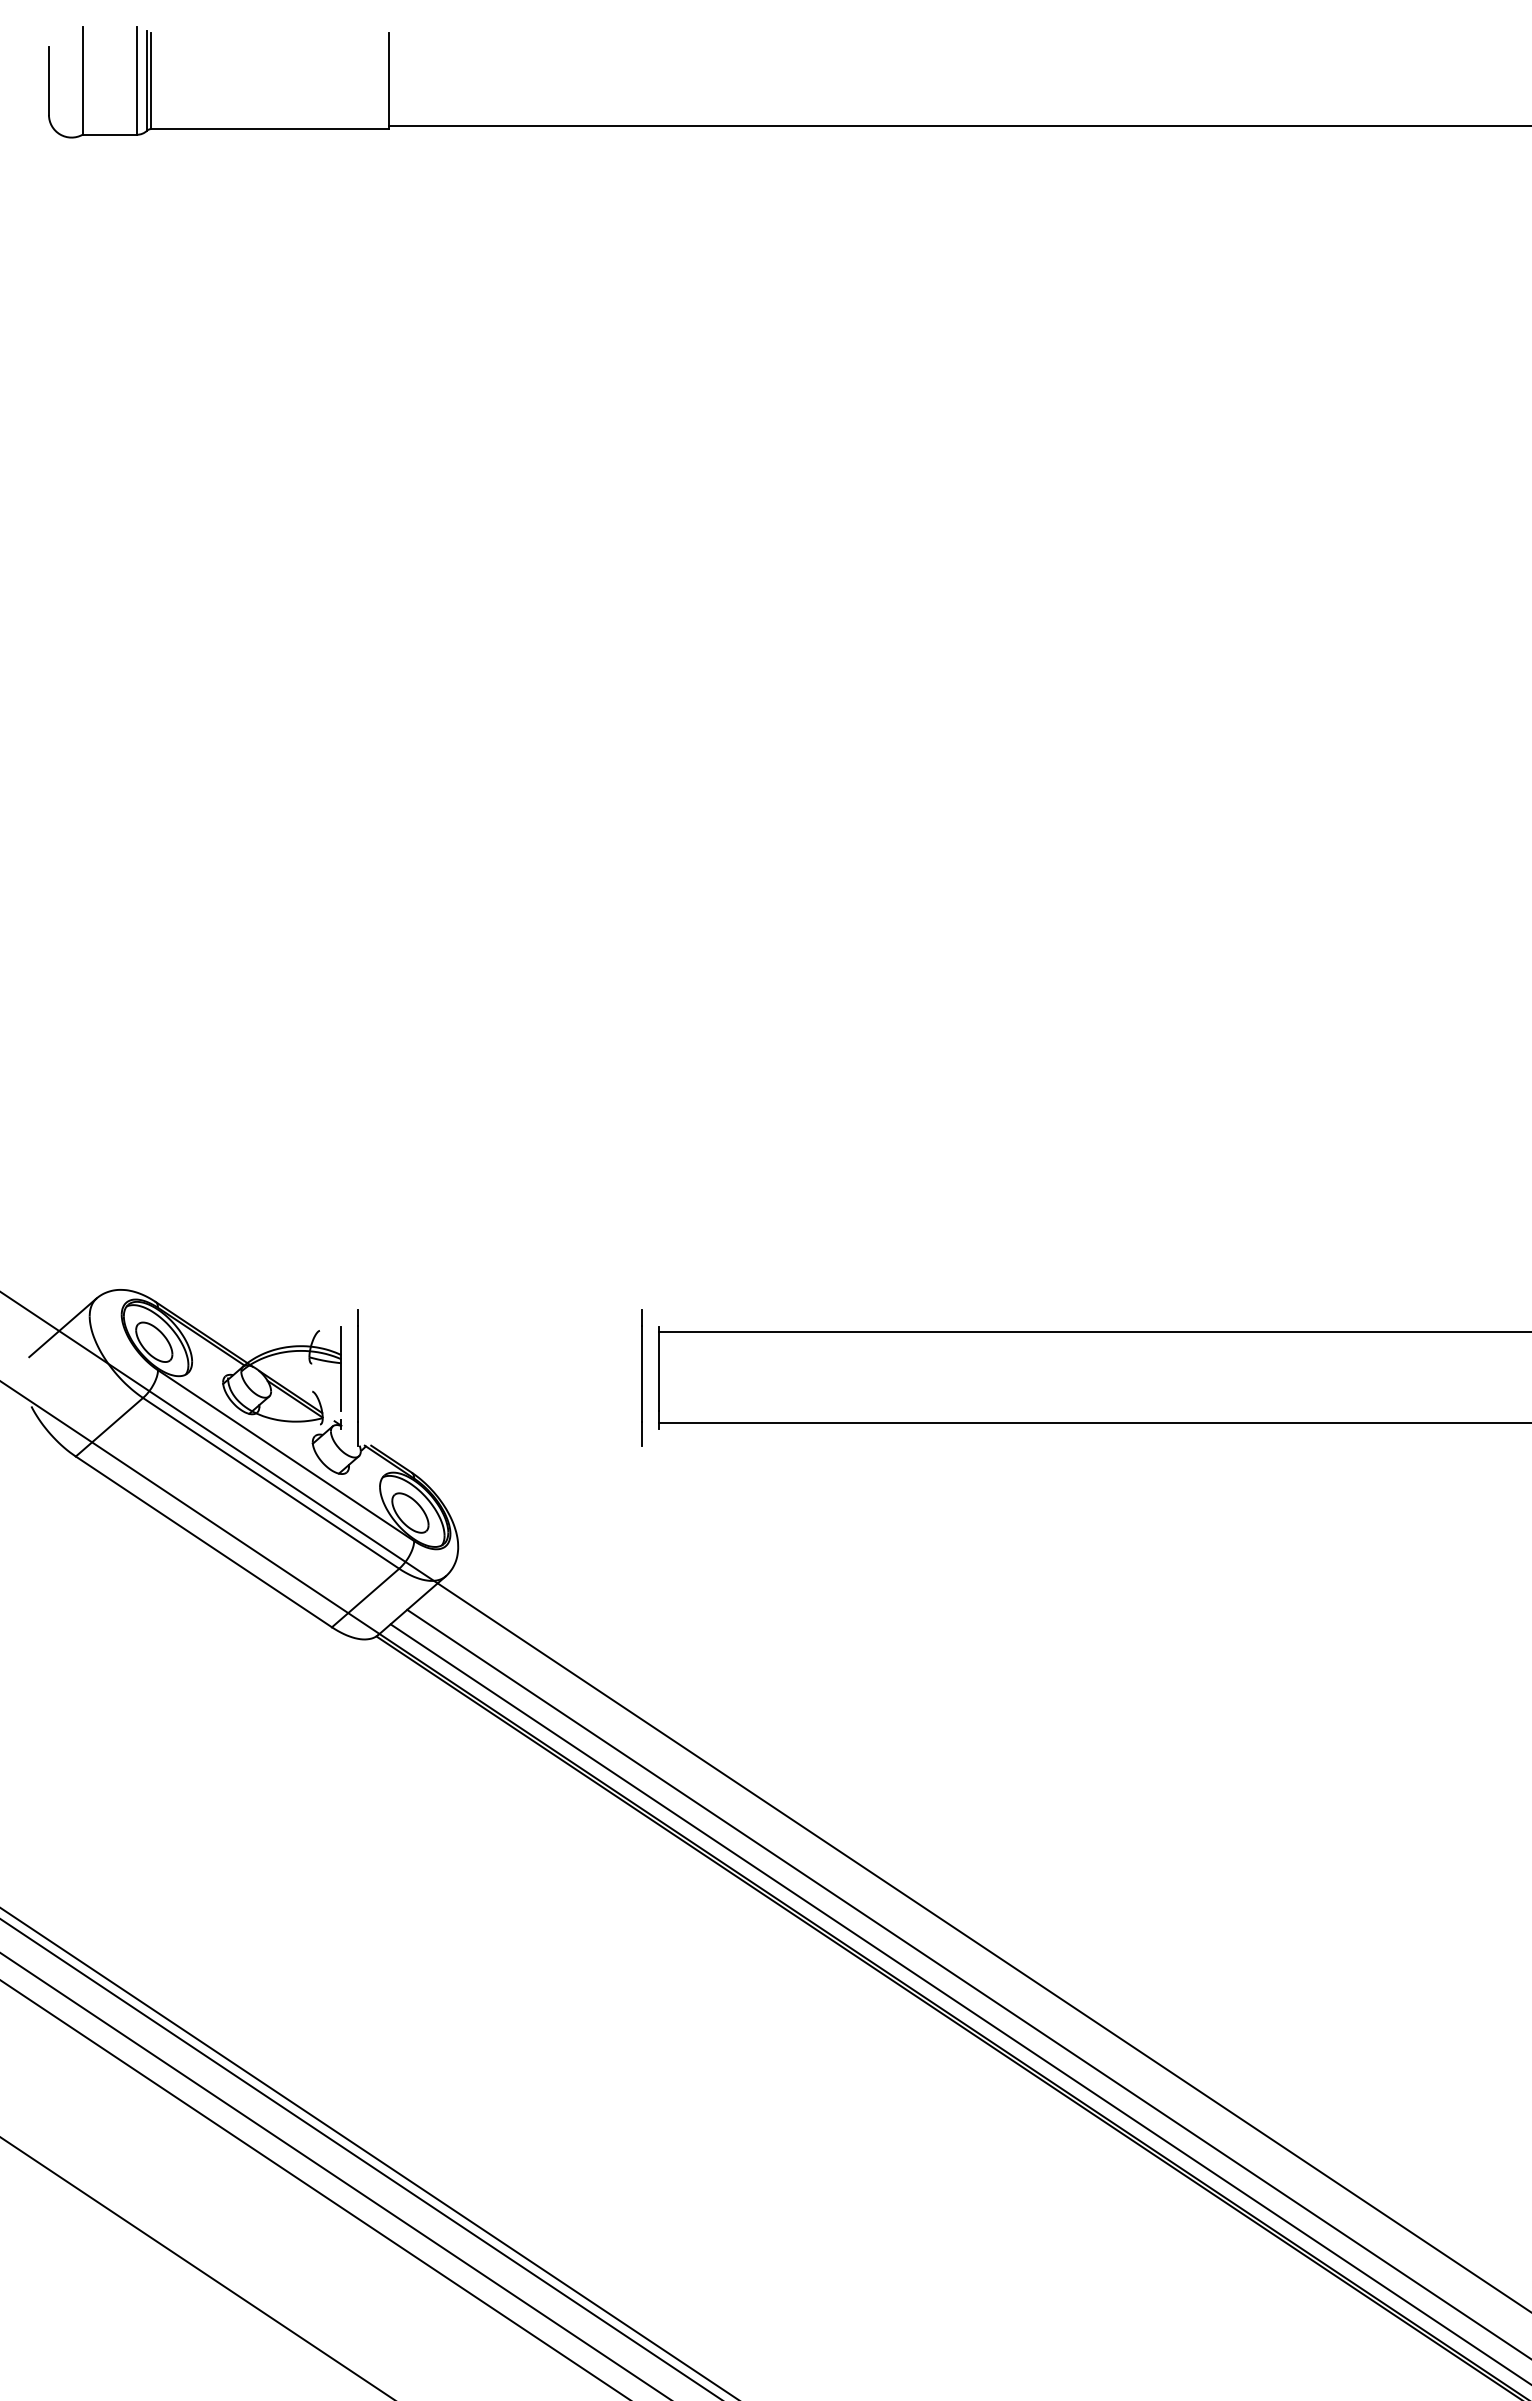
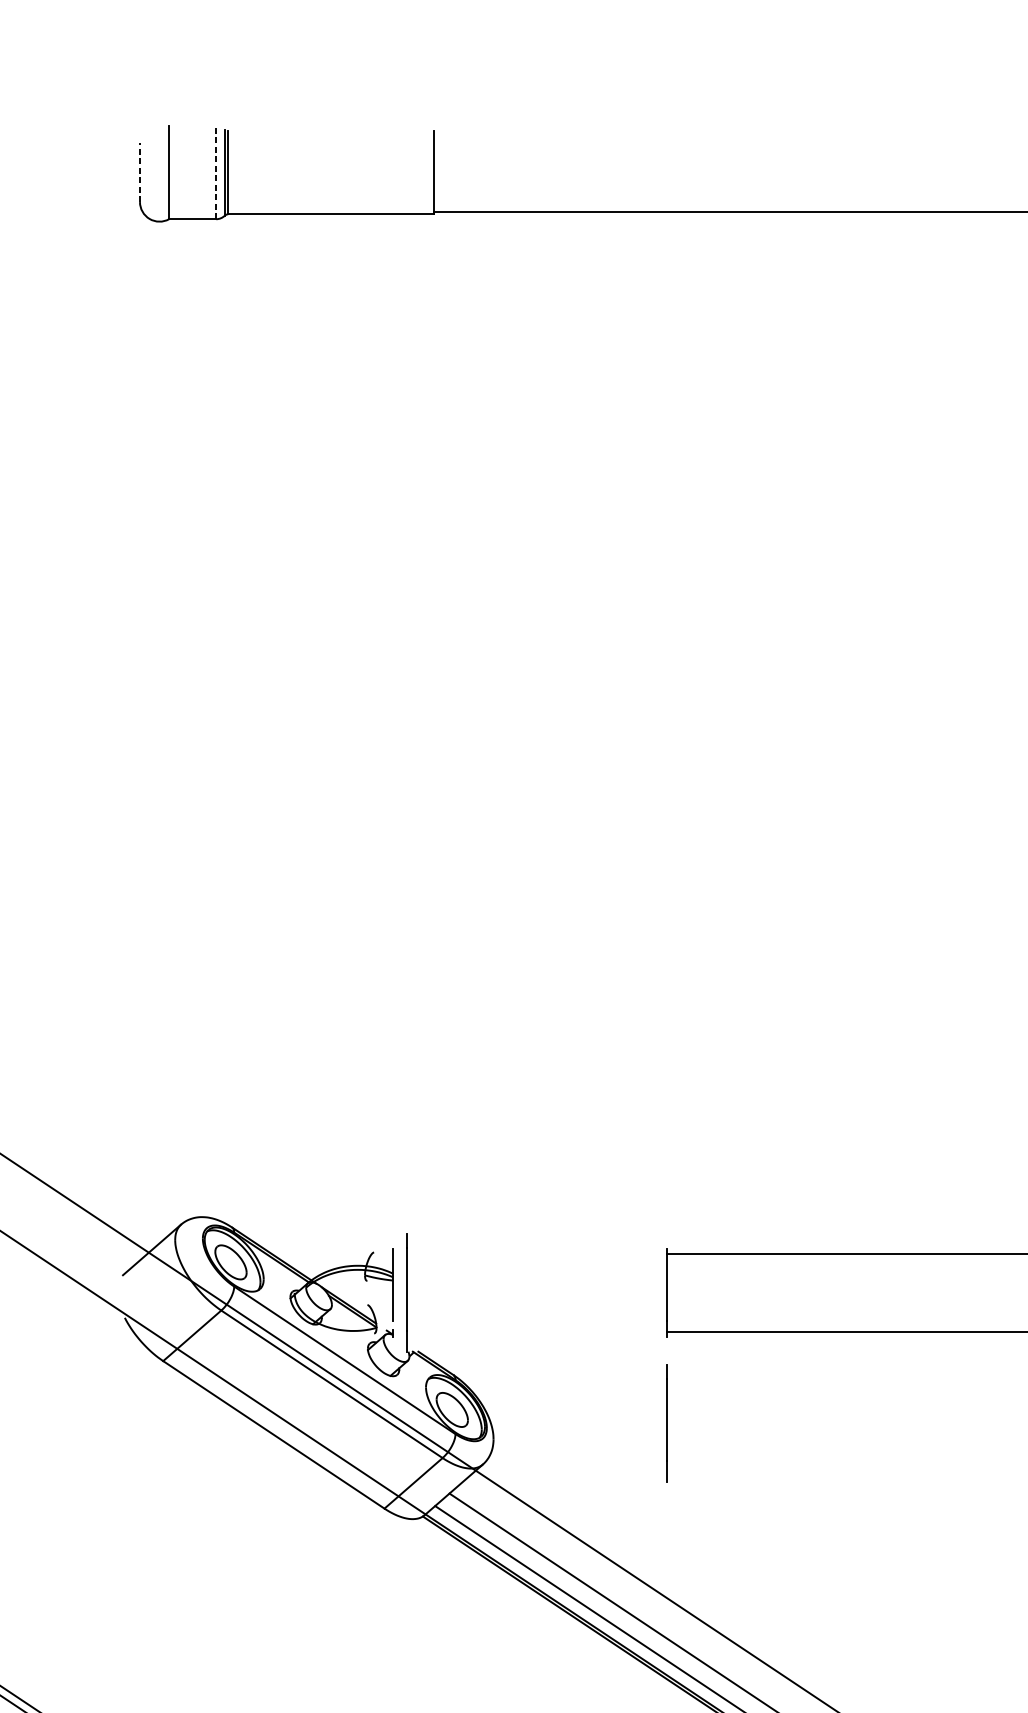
line: (48, 80) -> (139, 172), solid -> dashed
line: (137, 80) -> (216, 172), solid -> dashed
line: (641, 1377) -> (666, 1423), moved

